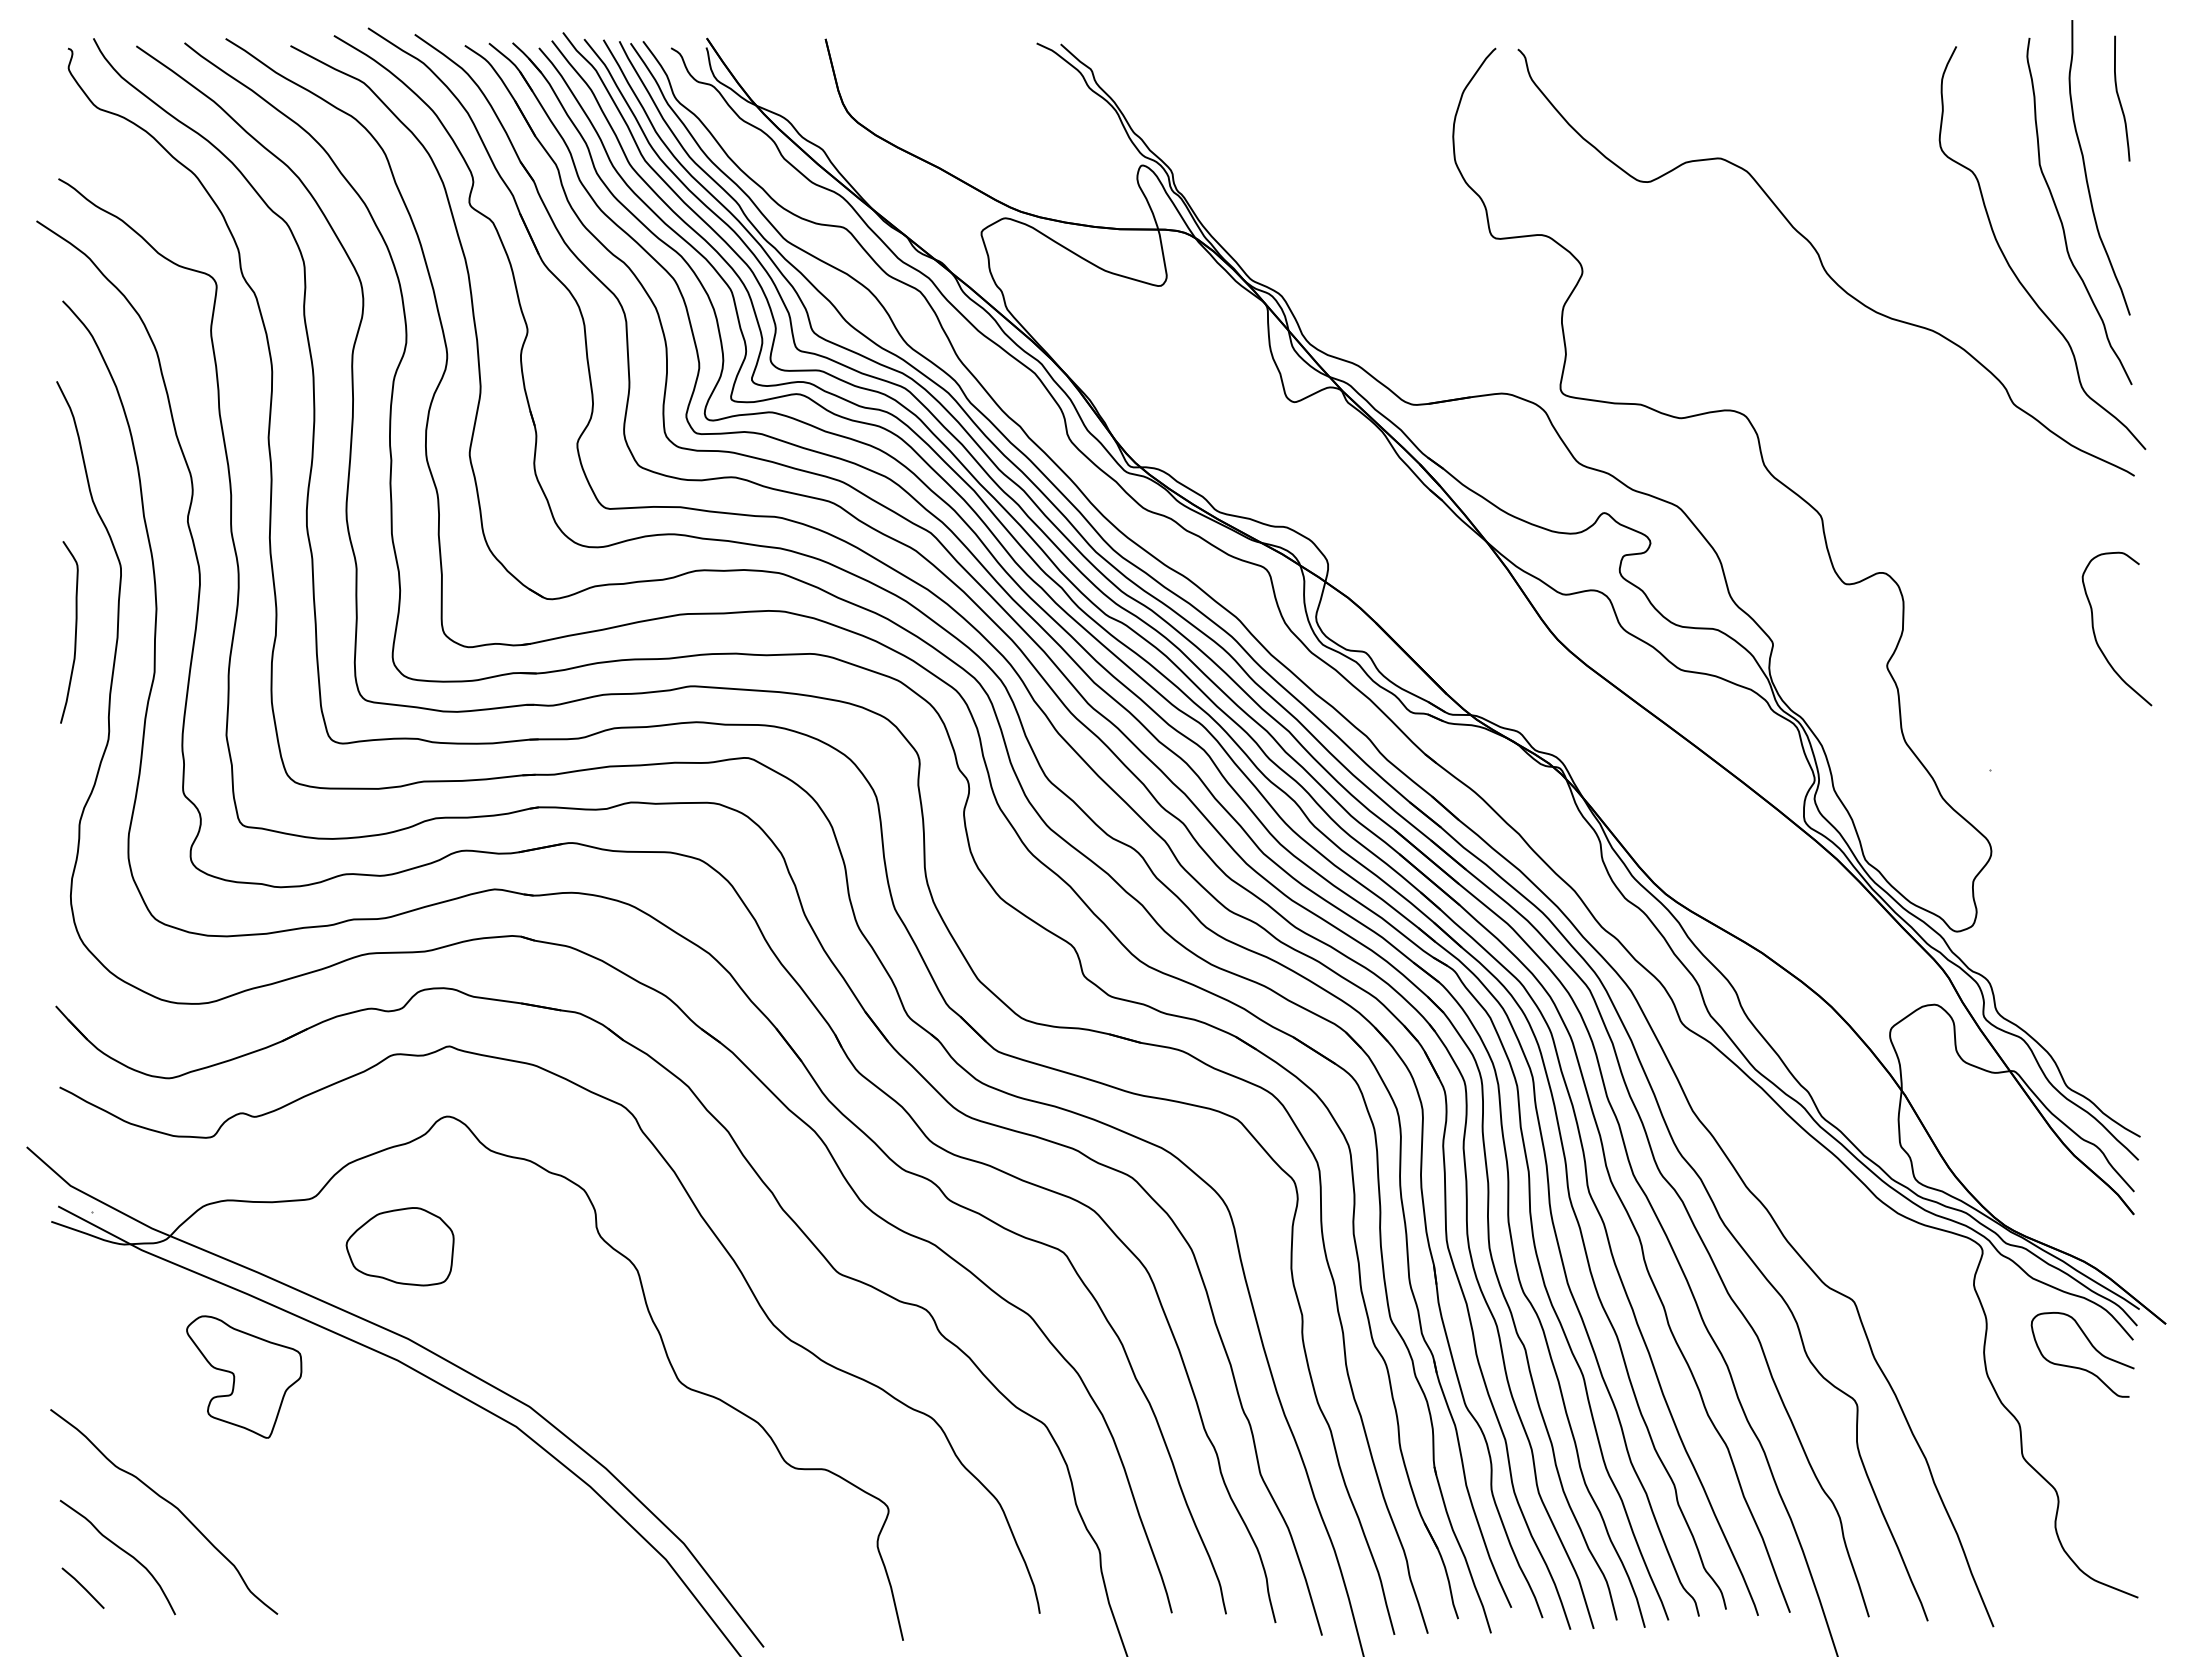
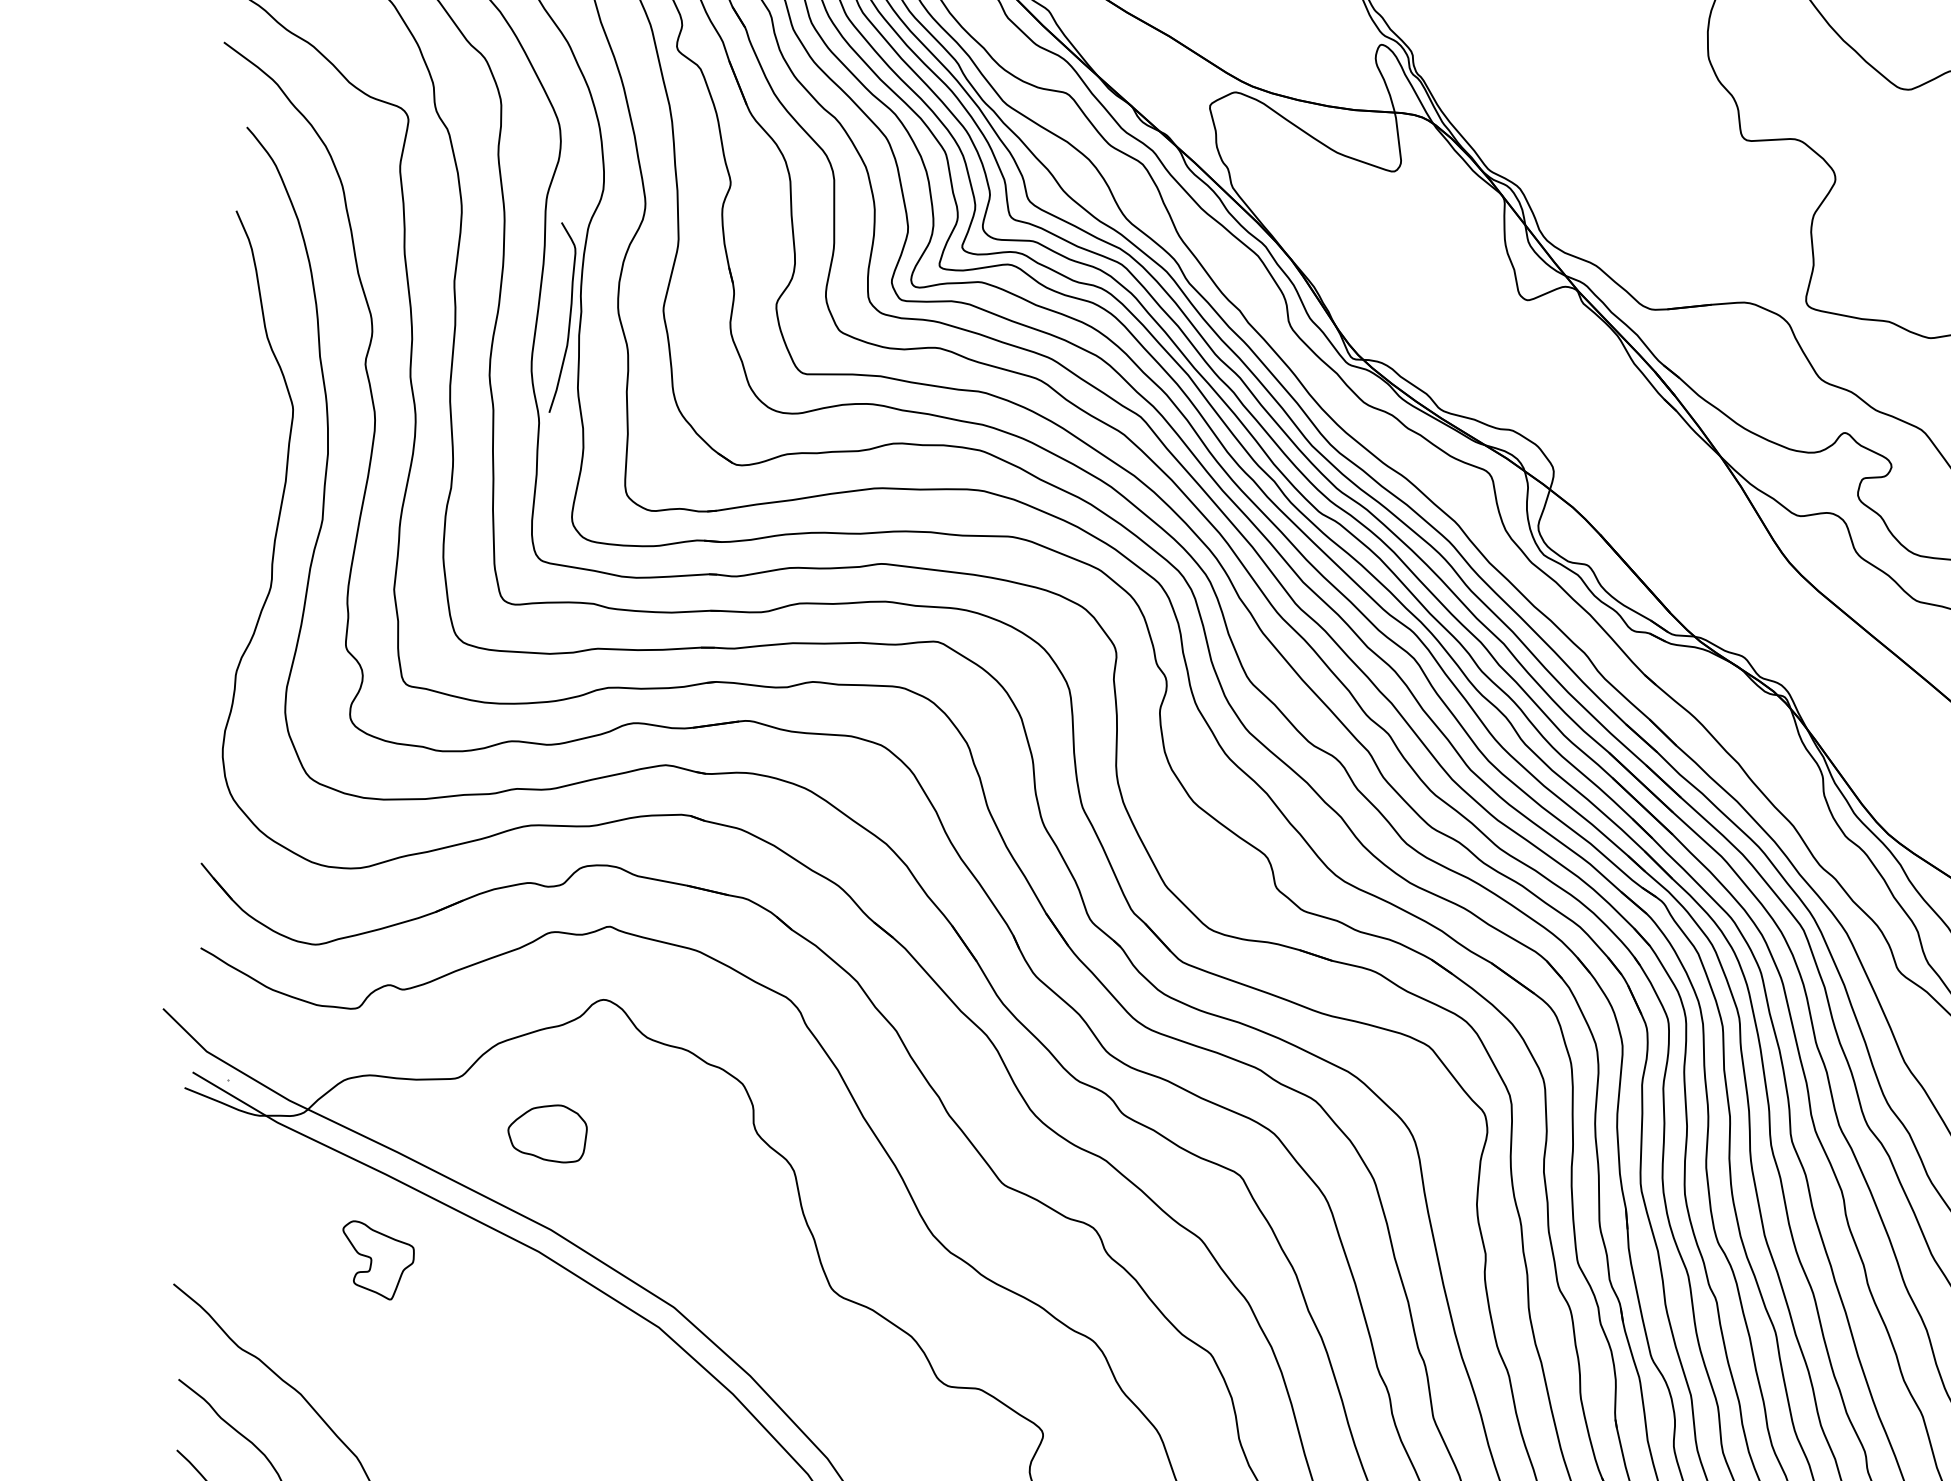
curve: (75, 632) -> (569, 318), moved
part: (399, 1246) -> (546, 1132), size x0.7
part: (244, 1376) -> (377, 1260), size x0.6

